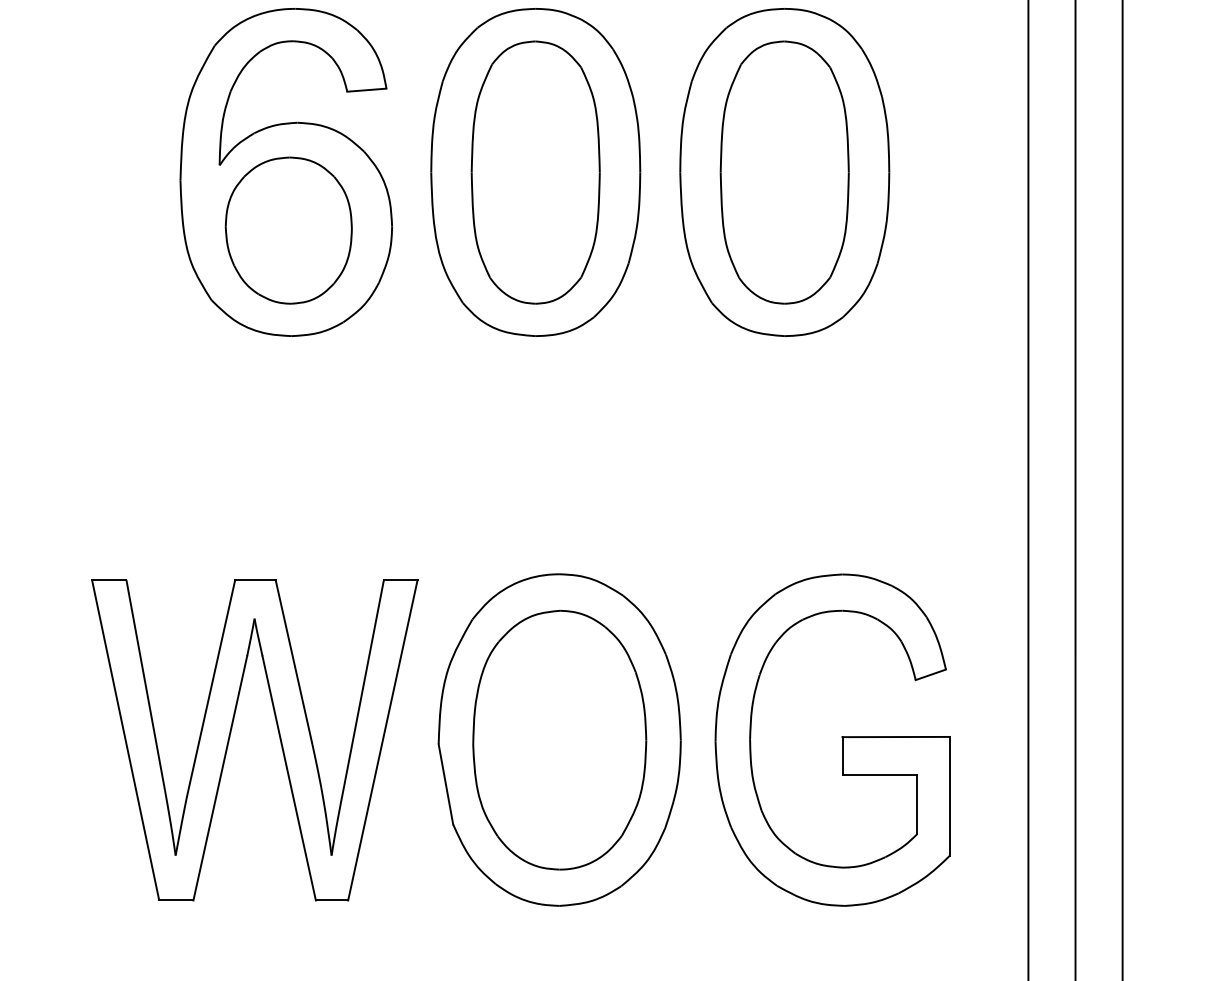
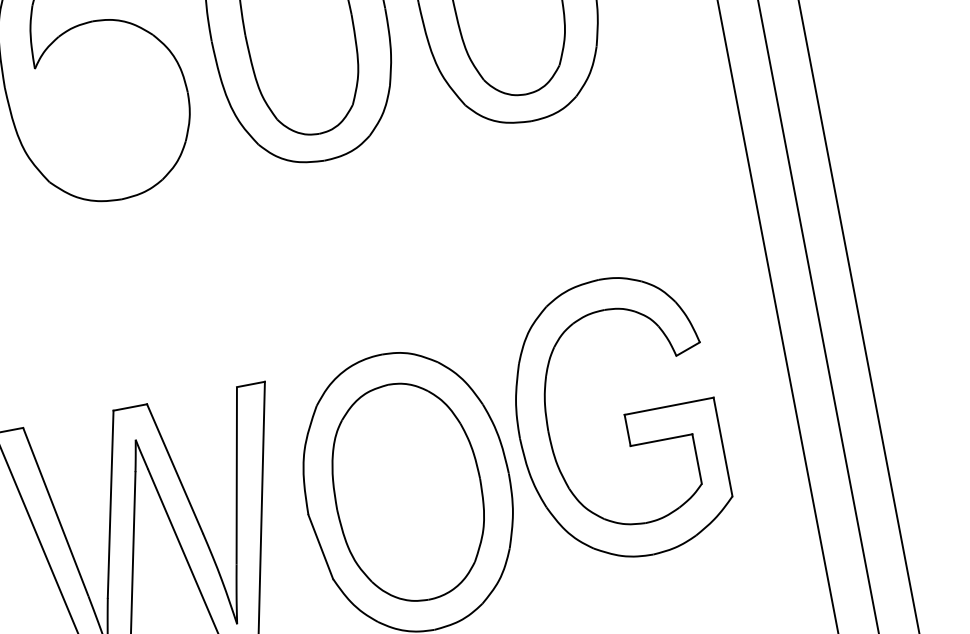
part: (288, 230) -> (102, 112), removed
part: (841, 737) -> (623, 415), moved

